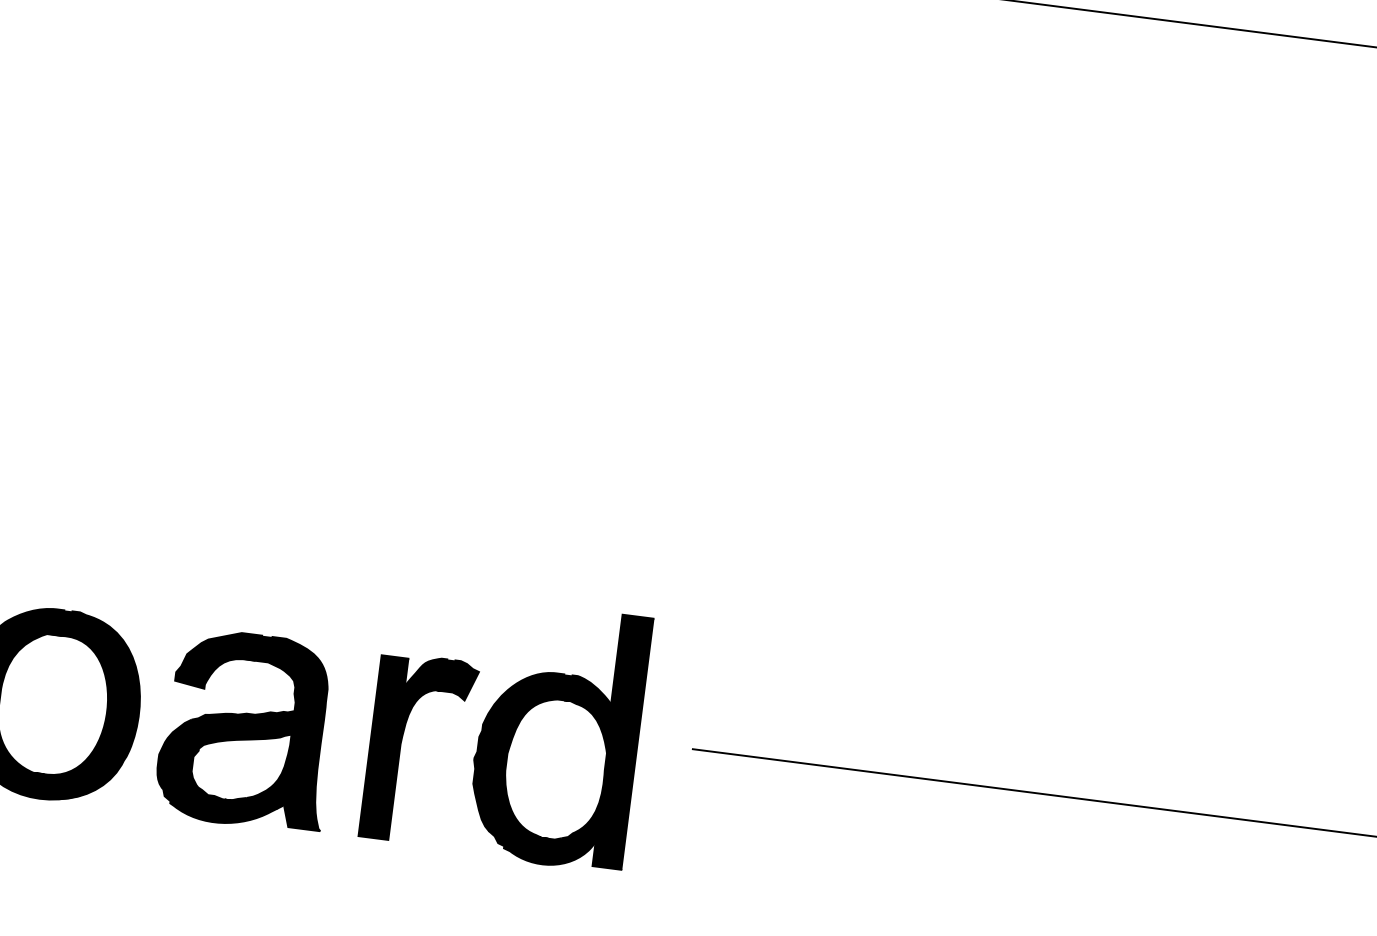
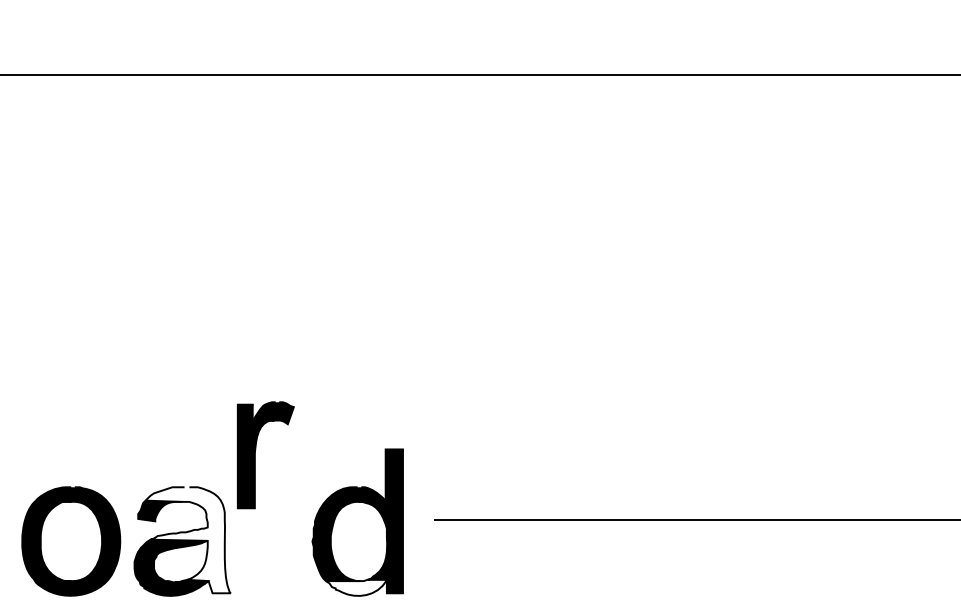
fill: (256, 729) -> (187, 540), removed
part: (401, 747) -> (255, 455), moved
fill: (539, 848) -> (355, 587), removed

